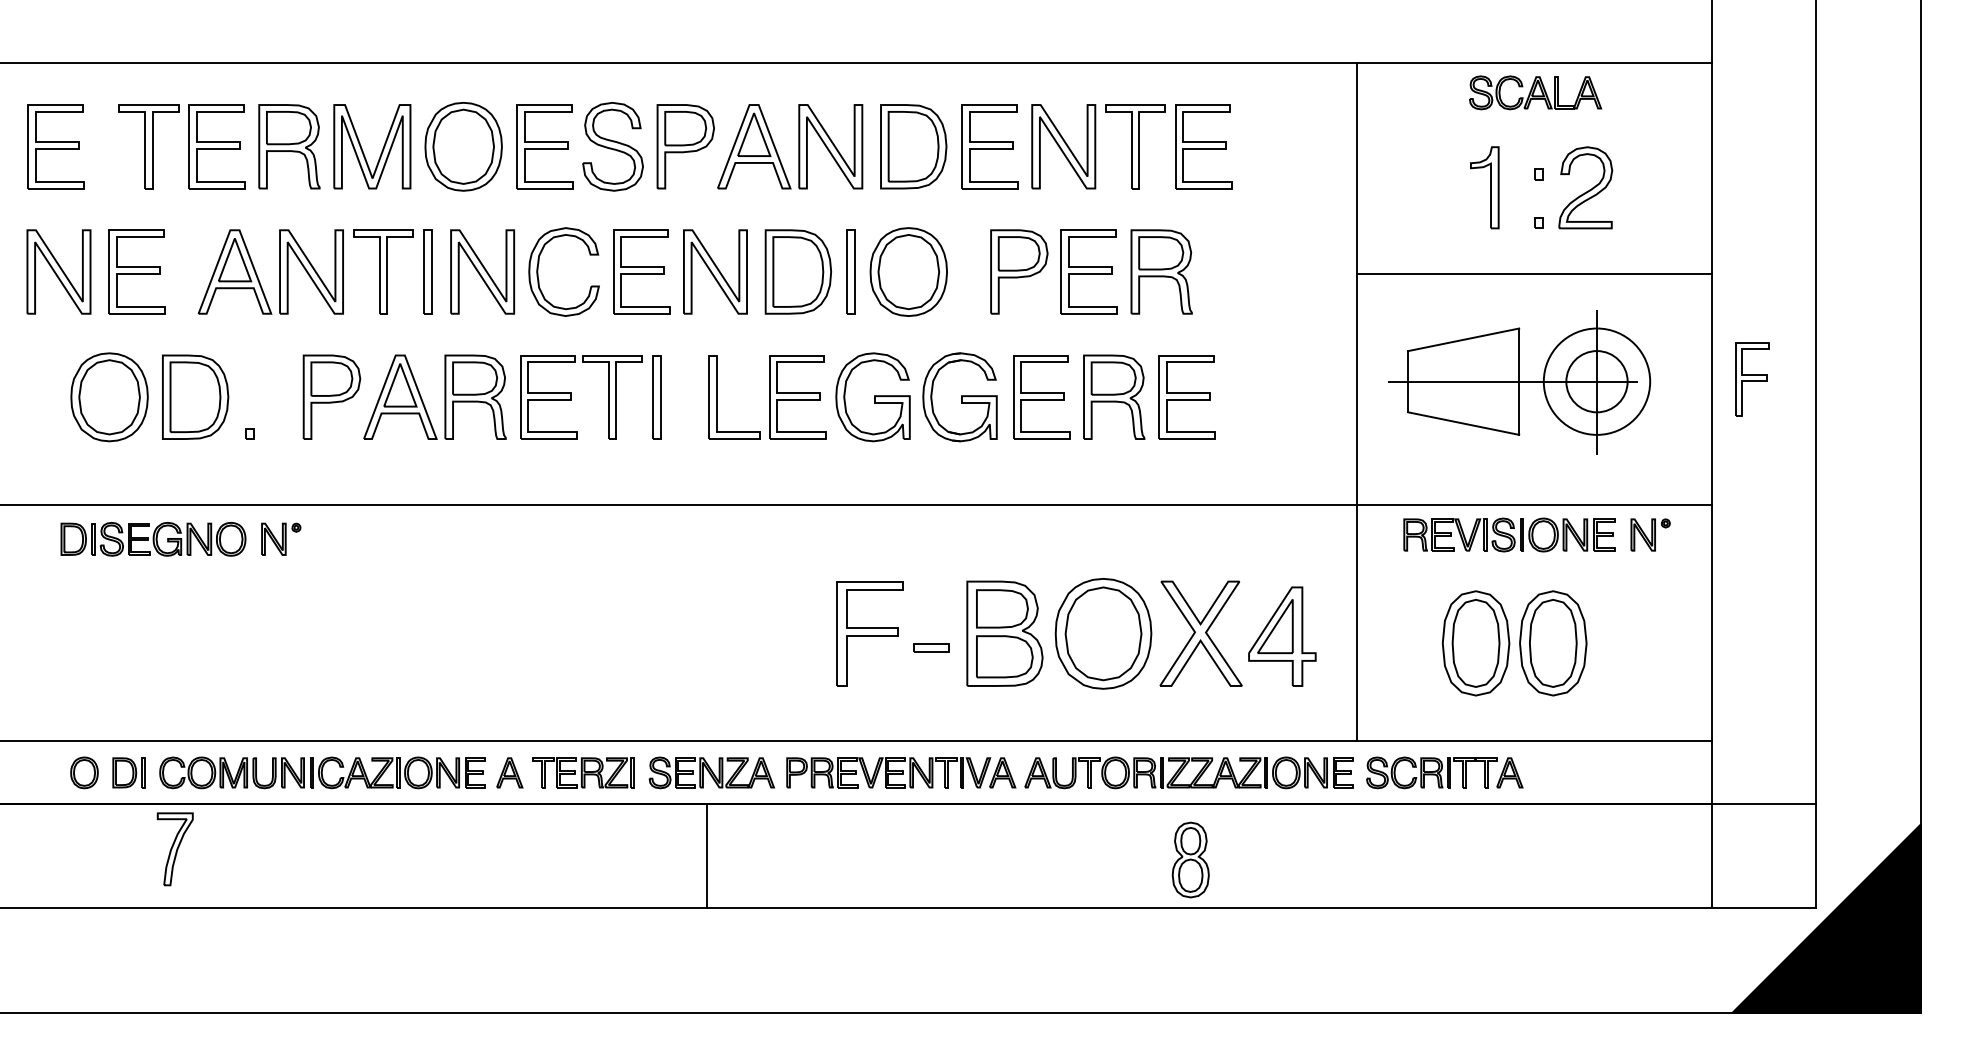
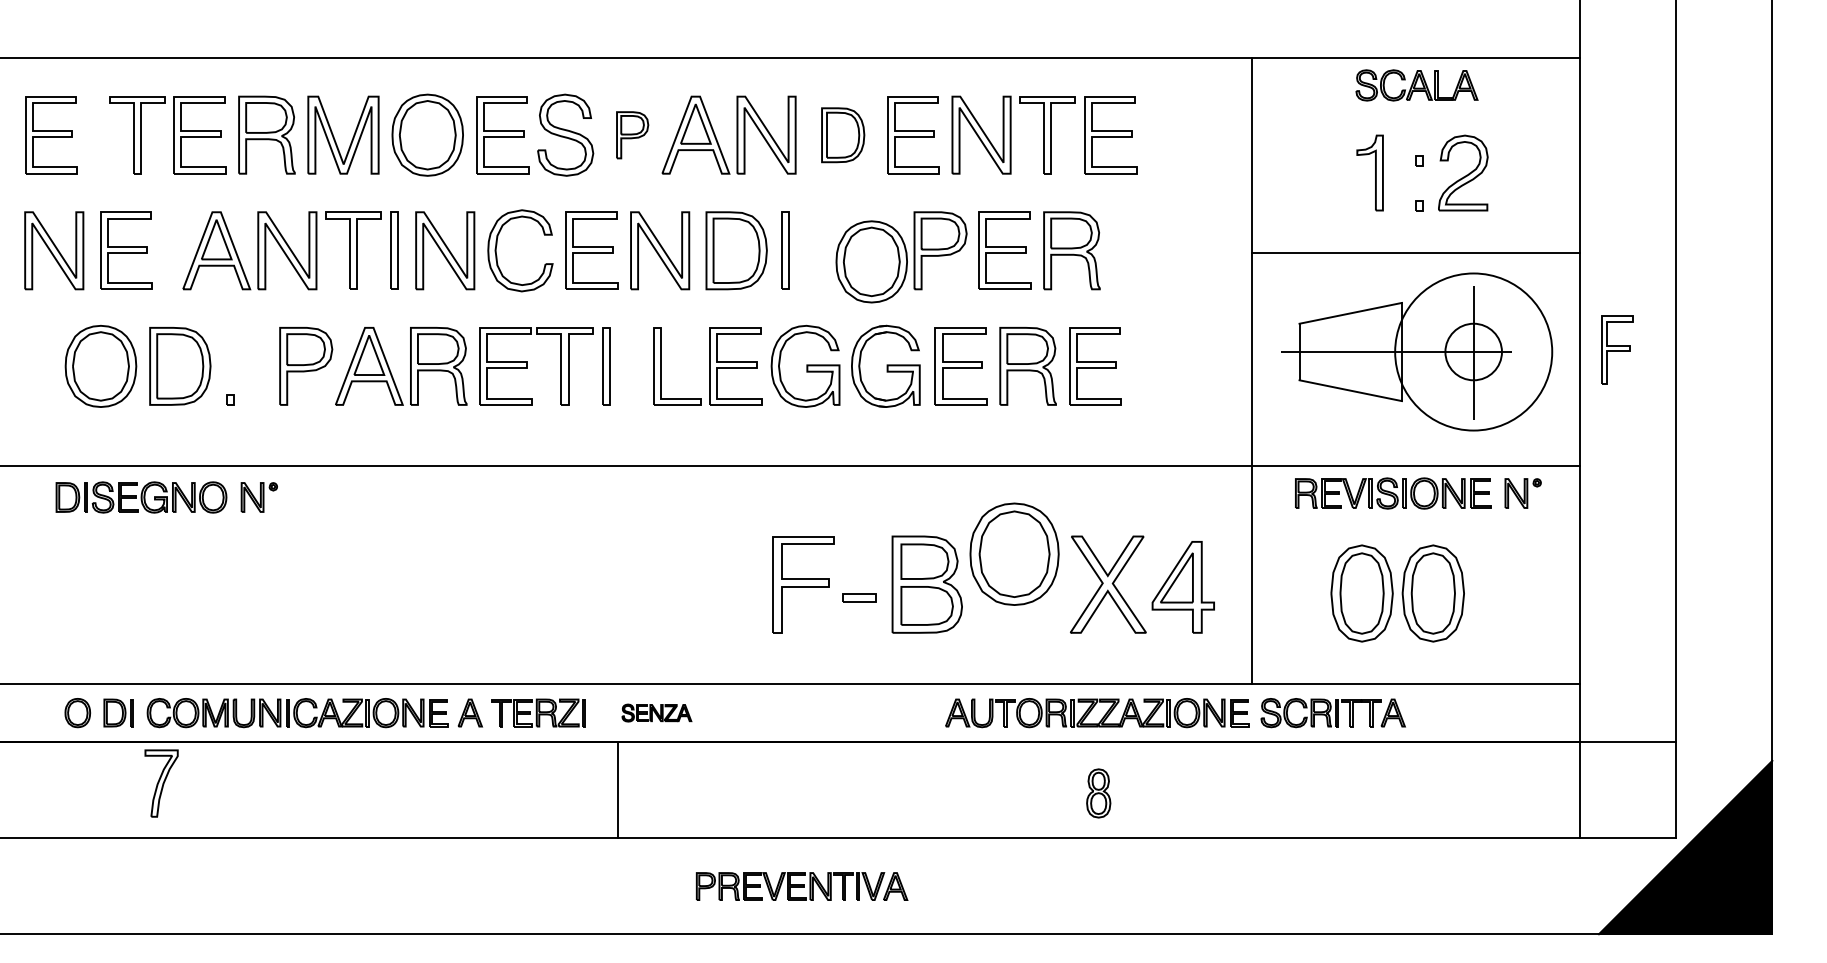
part: (685, 146) -> (632, 134), size x0.6
part: (913, 146) -> (842, 134), size x0.7
part: (908, 271) -> (871, 261), moved
circle: (1596, 381) -> (1473, 351), size x1.6
part: (1103, 633) -> (1014, 553), moved
part: (711, 772) -> (656, 712), size x0.6
part: (901, 772) -> (802, 886), moved
line: (707, 855) -> (617, 789), moved
part: (1190, 859) -> (1098, 792), size x0.7

